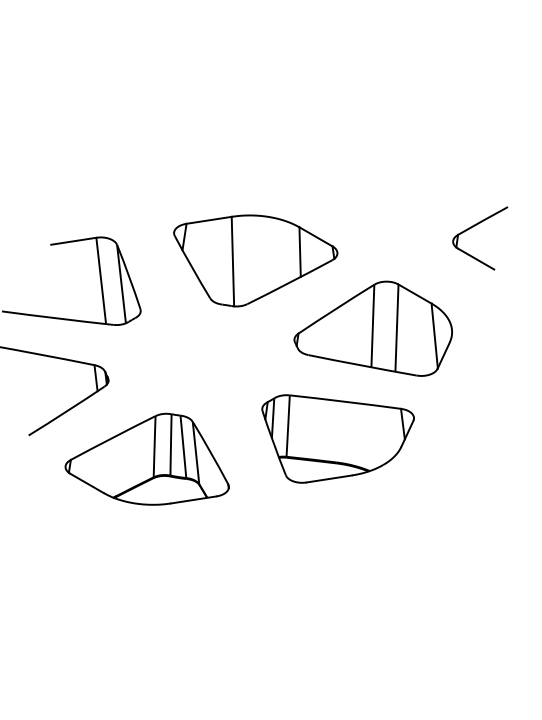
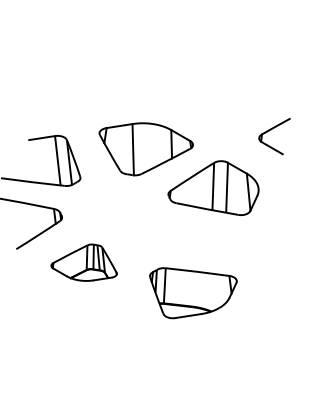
part: (338, 439) -> (193, 293), moved
part: (146, 458) -> (83, 262), size x0.7

